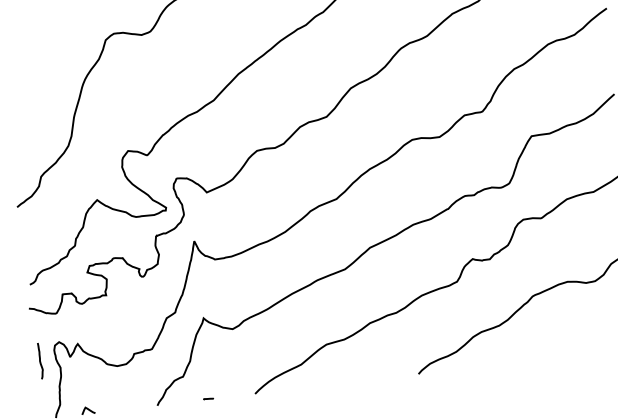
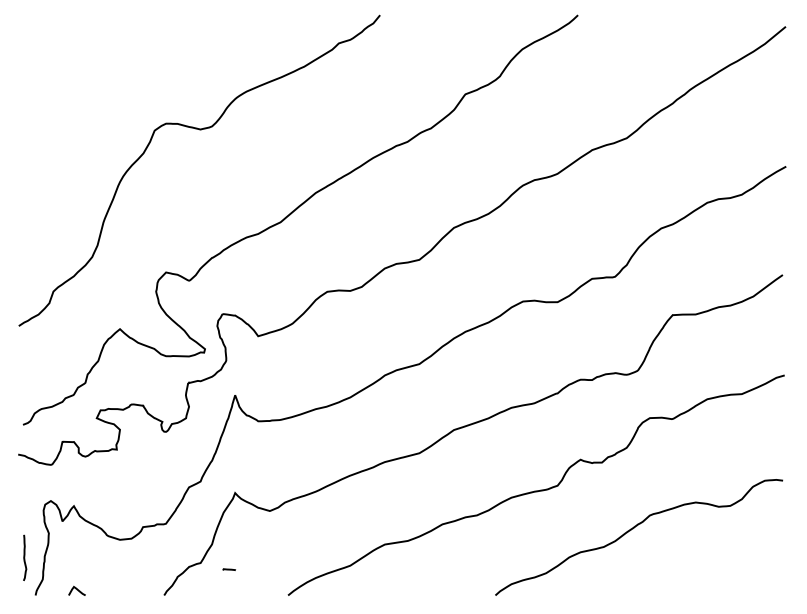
curve: (41, 360) -> (25, 557), moved
line: (208, 398) -> (228, 569), moved

